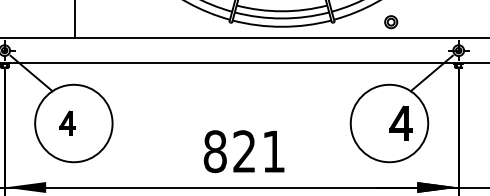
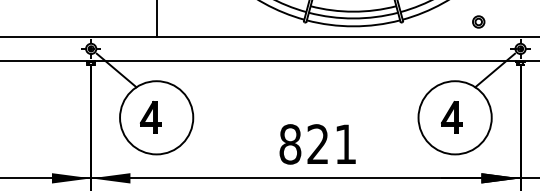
part: (390, 21) -> (478, 21), moved
part: (67, 123) -> (150, 117), size x1.43
part: (400, 123) -> (451, 117), moved

